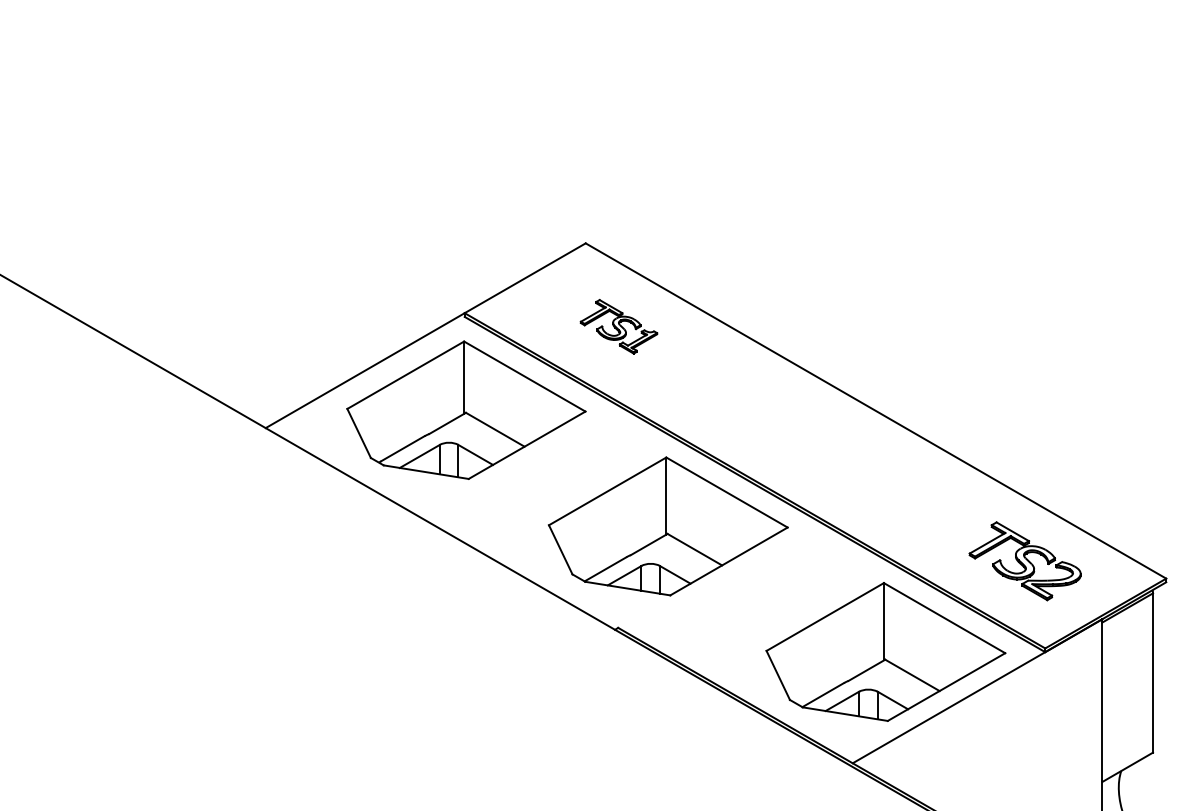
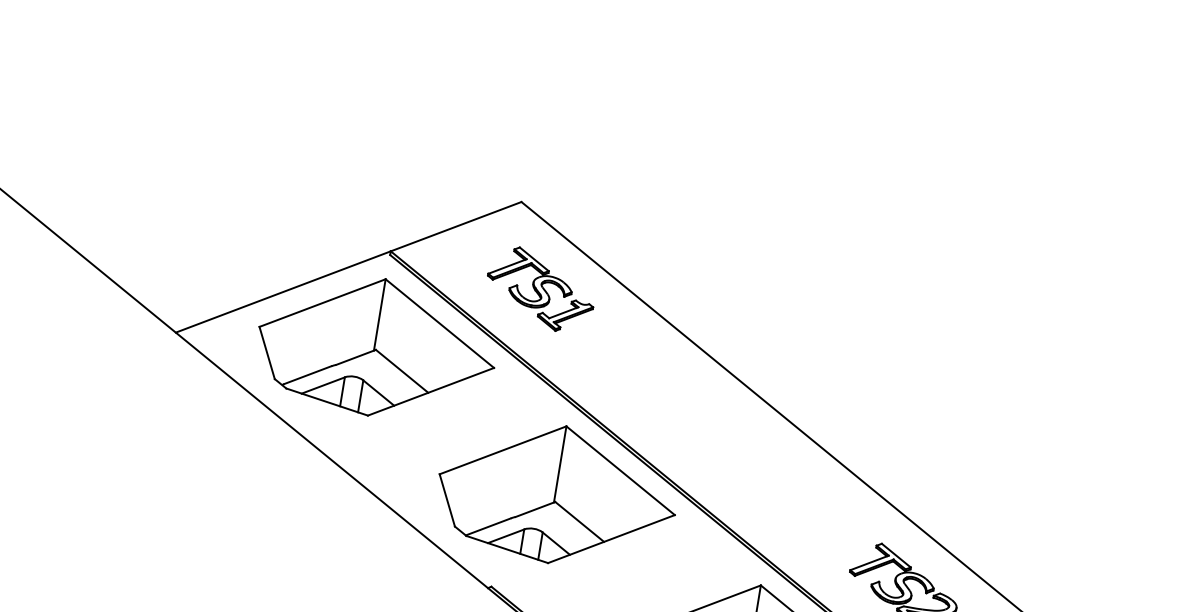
part: (618, 326) -> (540, 289), size x1.43

